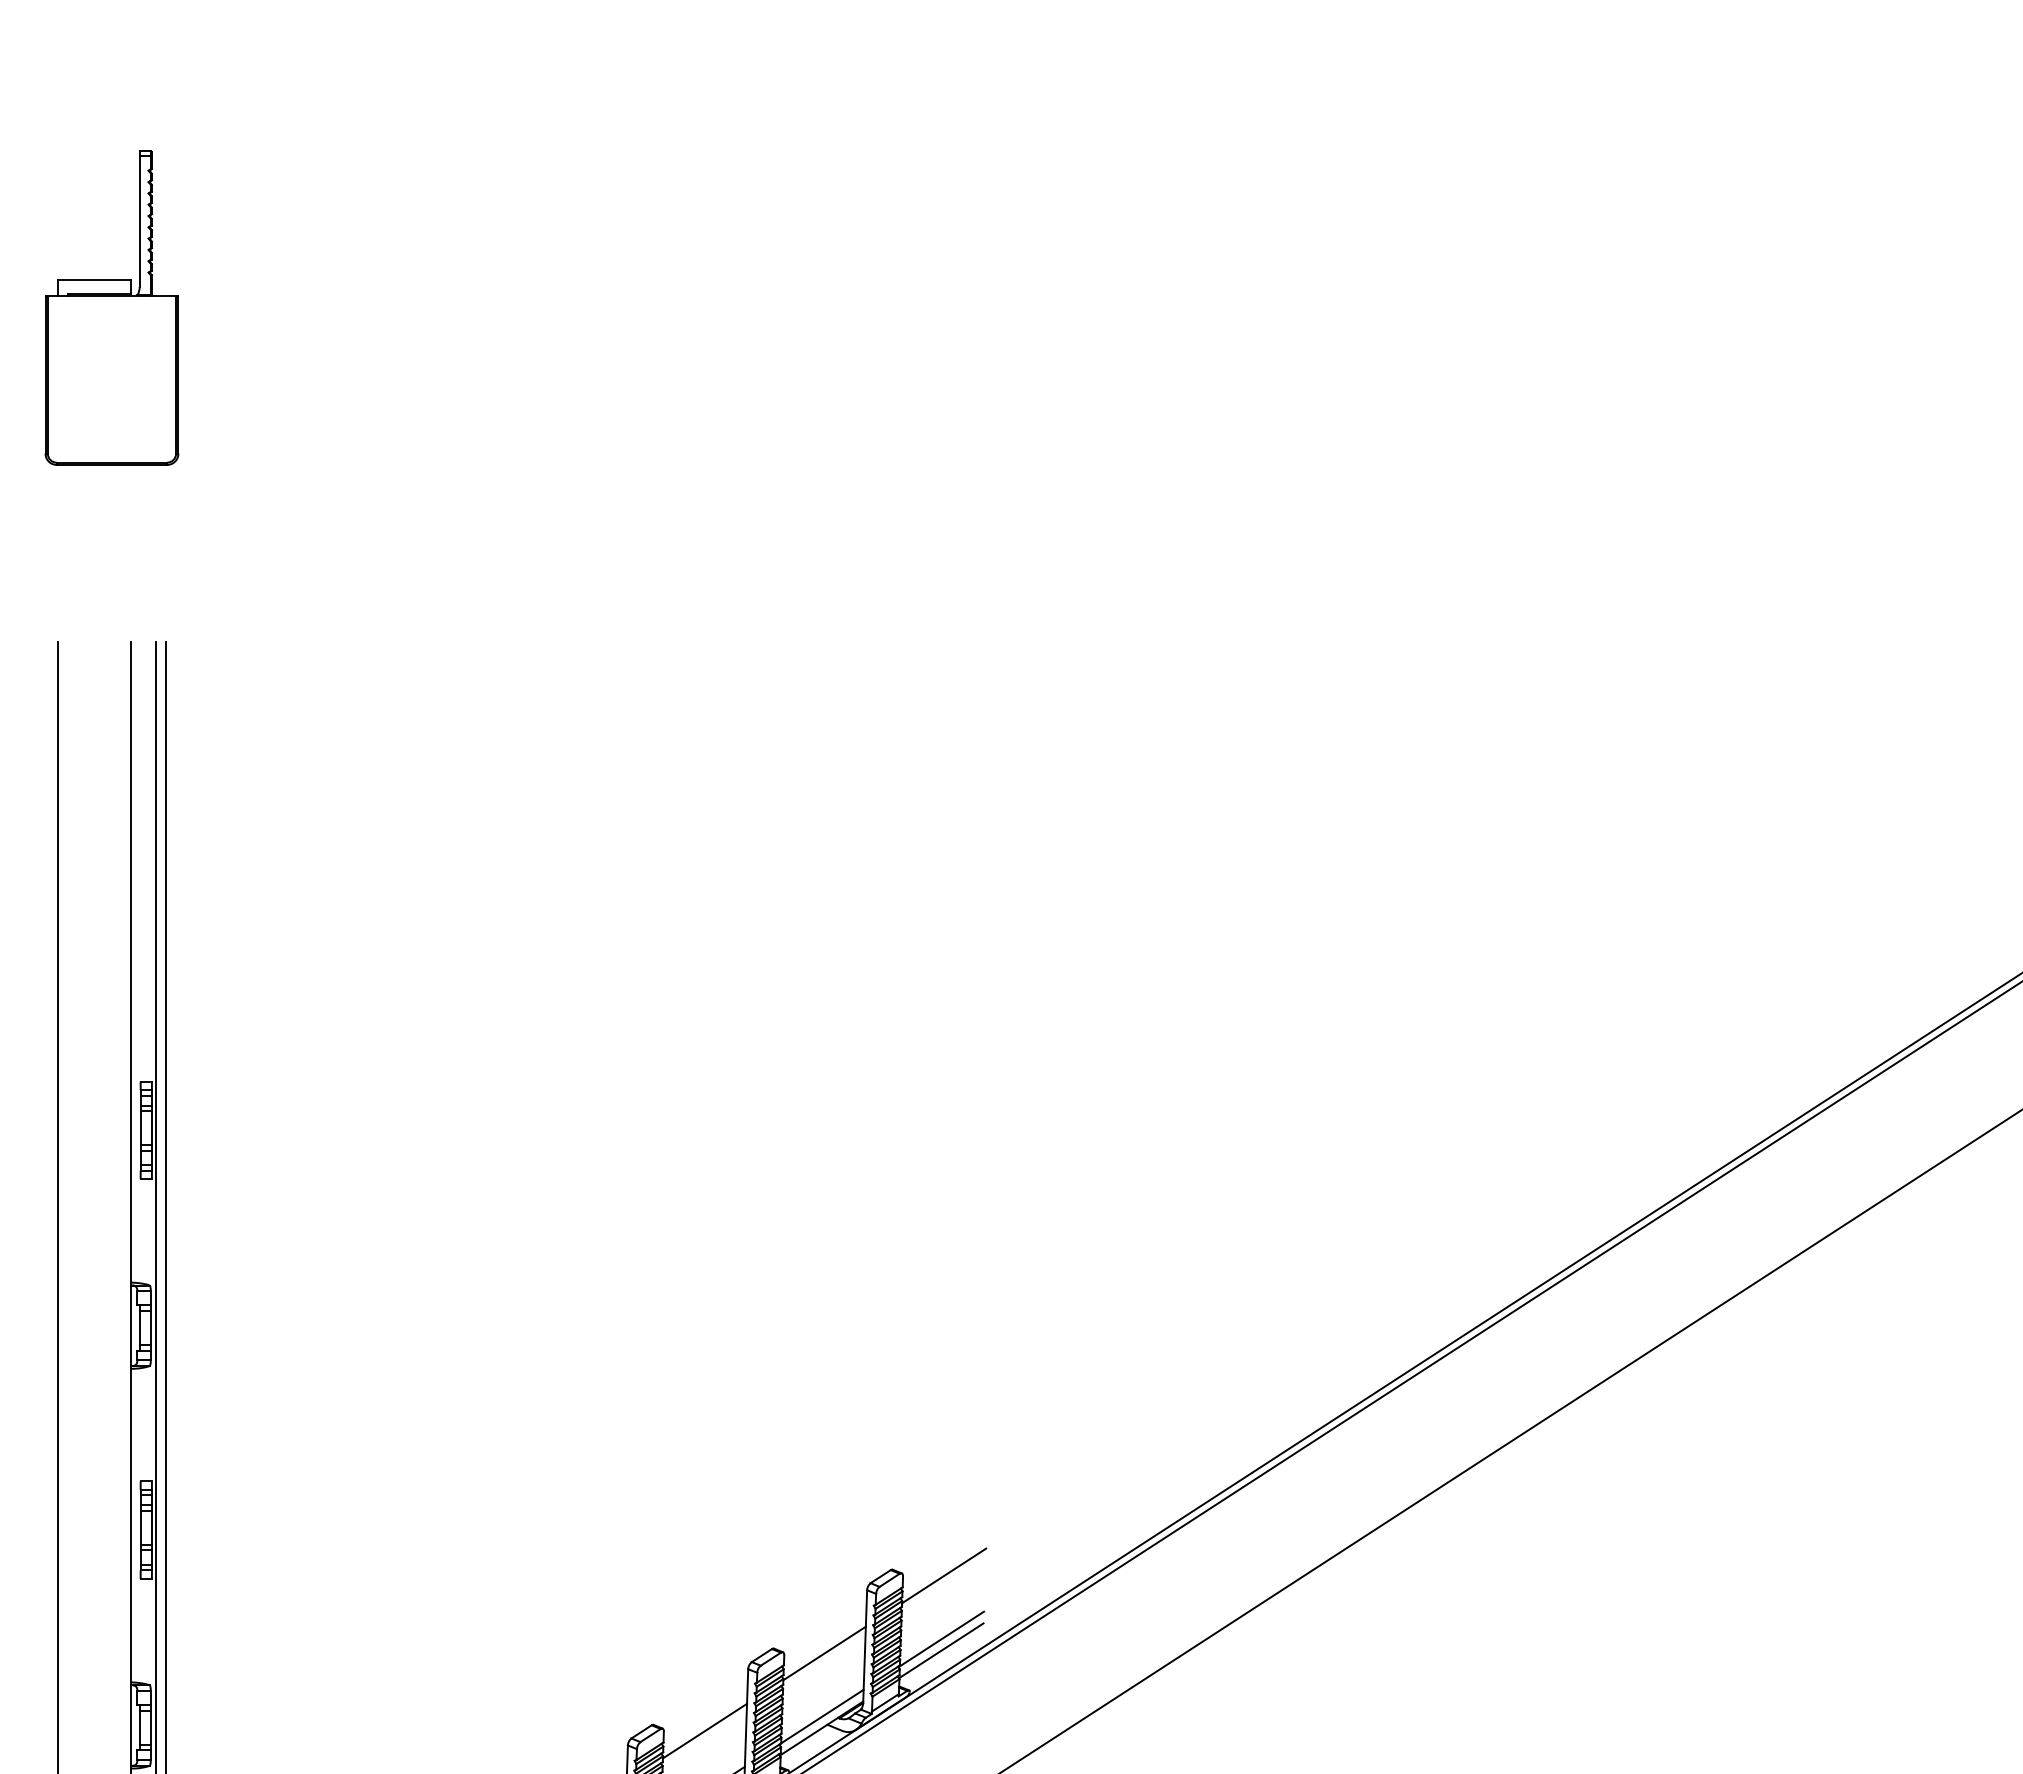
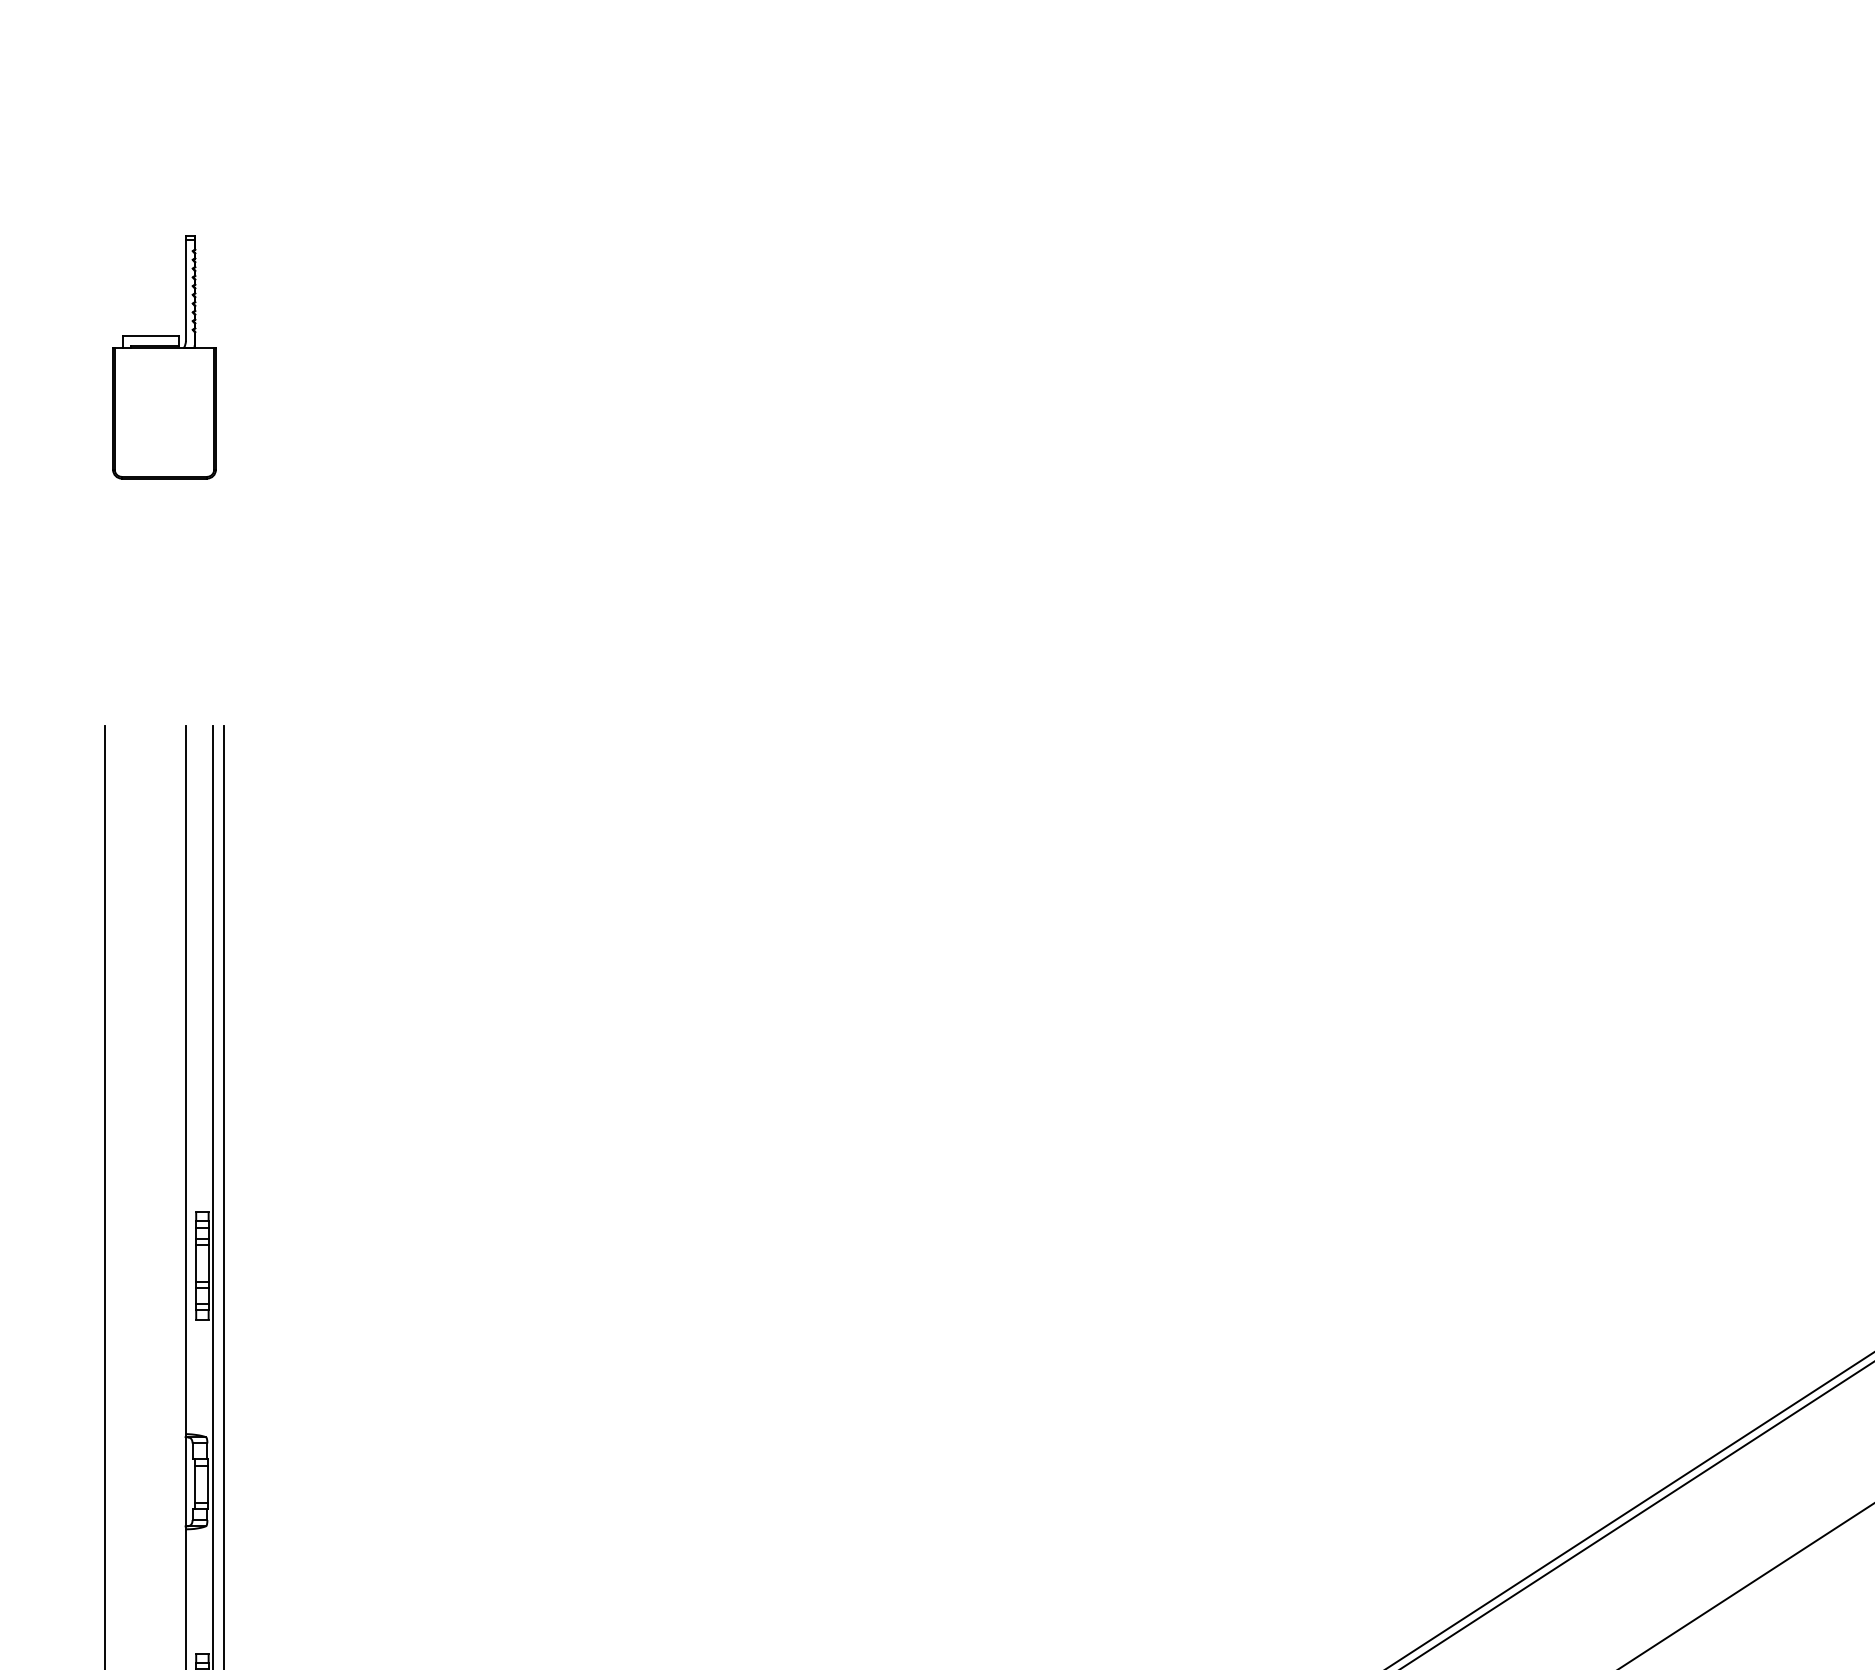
part: (111, 307) -> (163, 356), size x0.7

